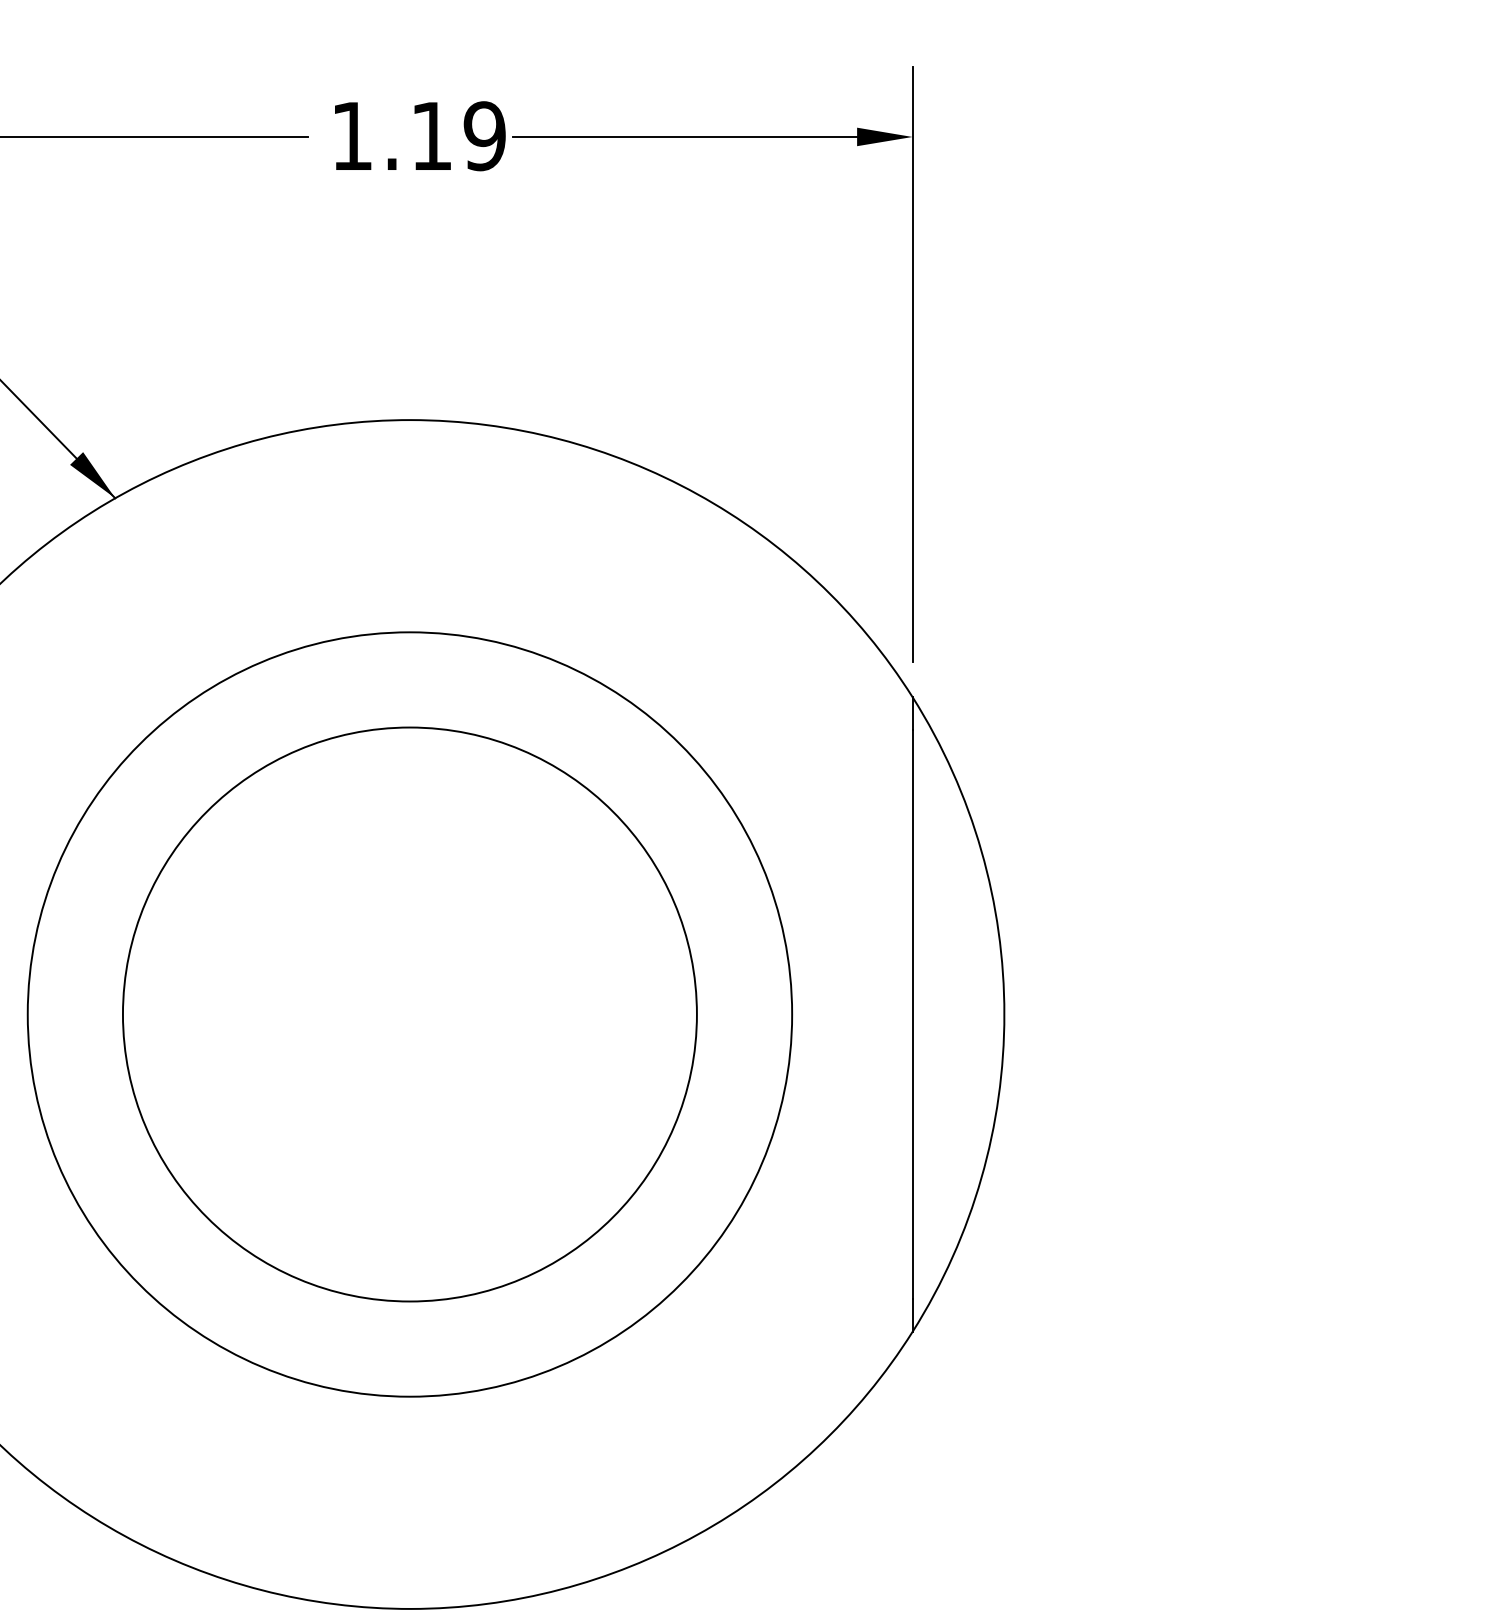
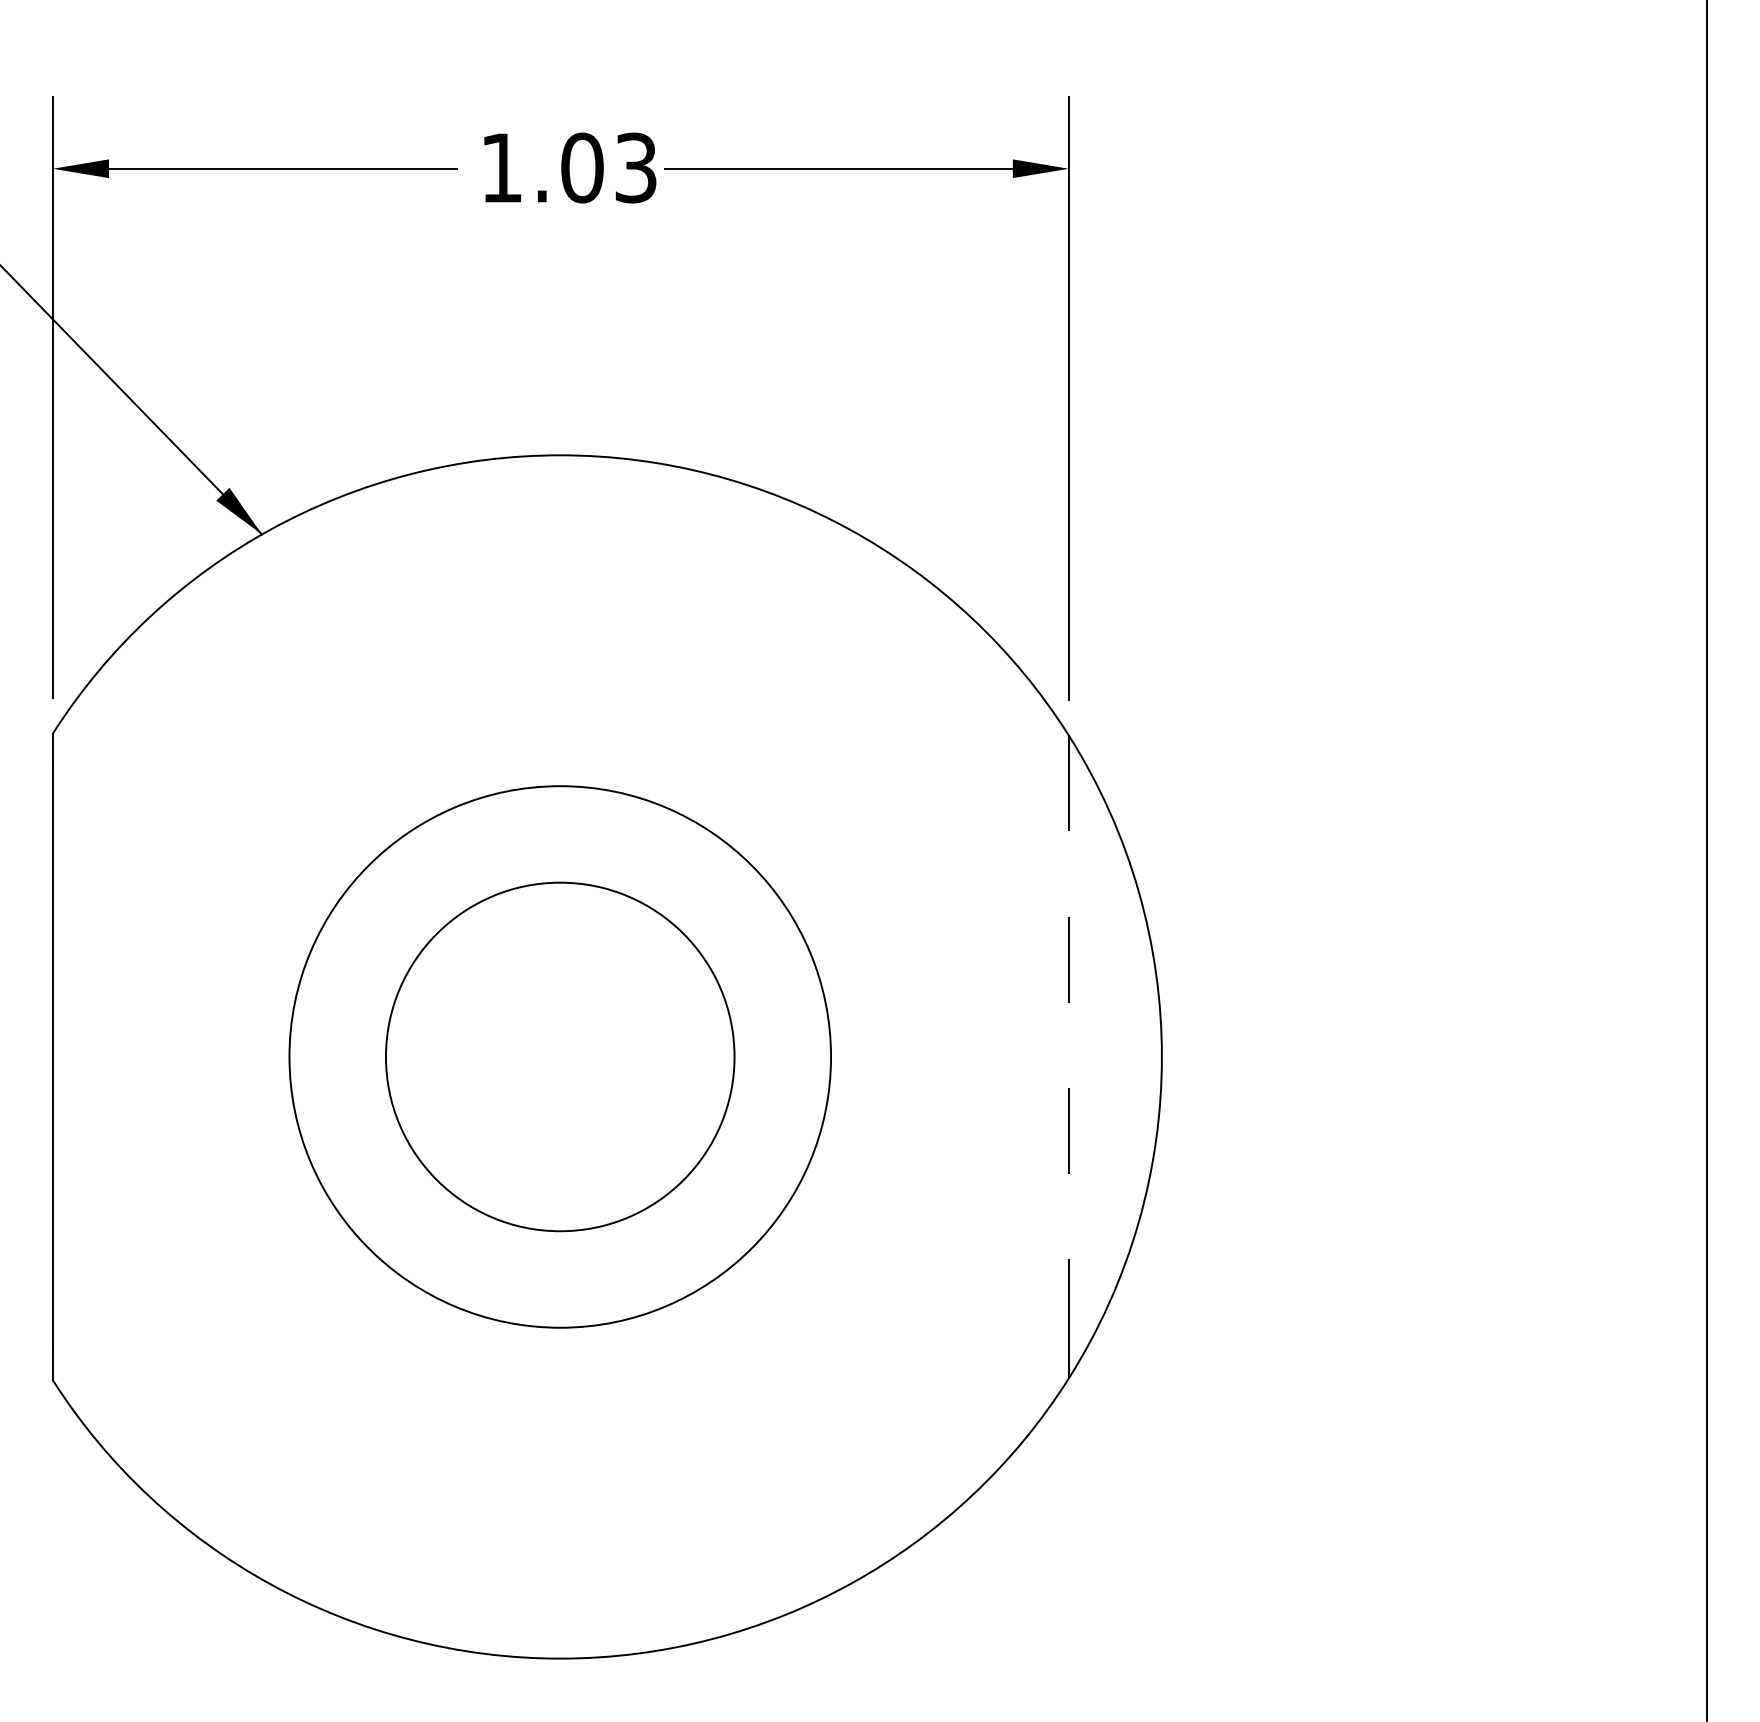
text: (458, 135) -> (609, 167), 1.19 -> 1.03
circle: (409, 1014) -> (559, 1056), size x0.6
circle: (410, 1014) -> (560, 1056), size x0.7
line: (912, 1015) -> (1068, 1057), solid -> dashed

